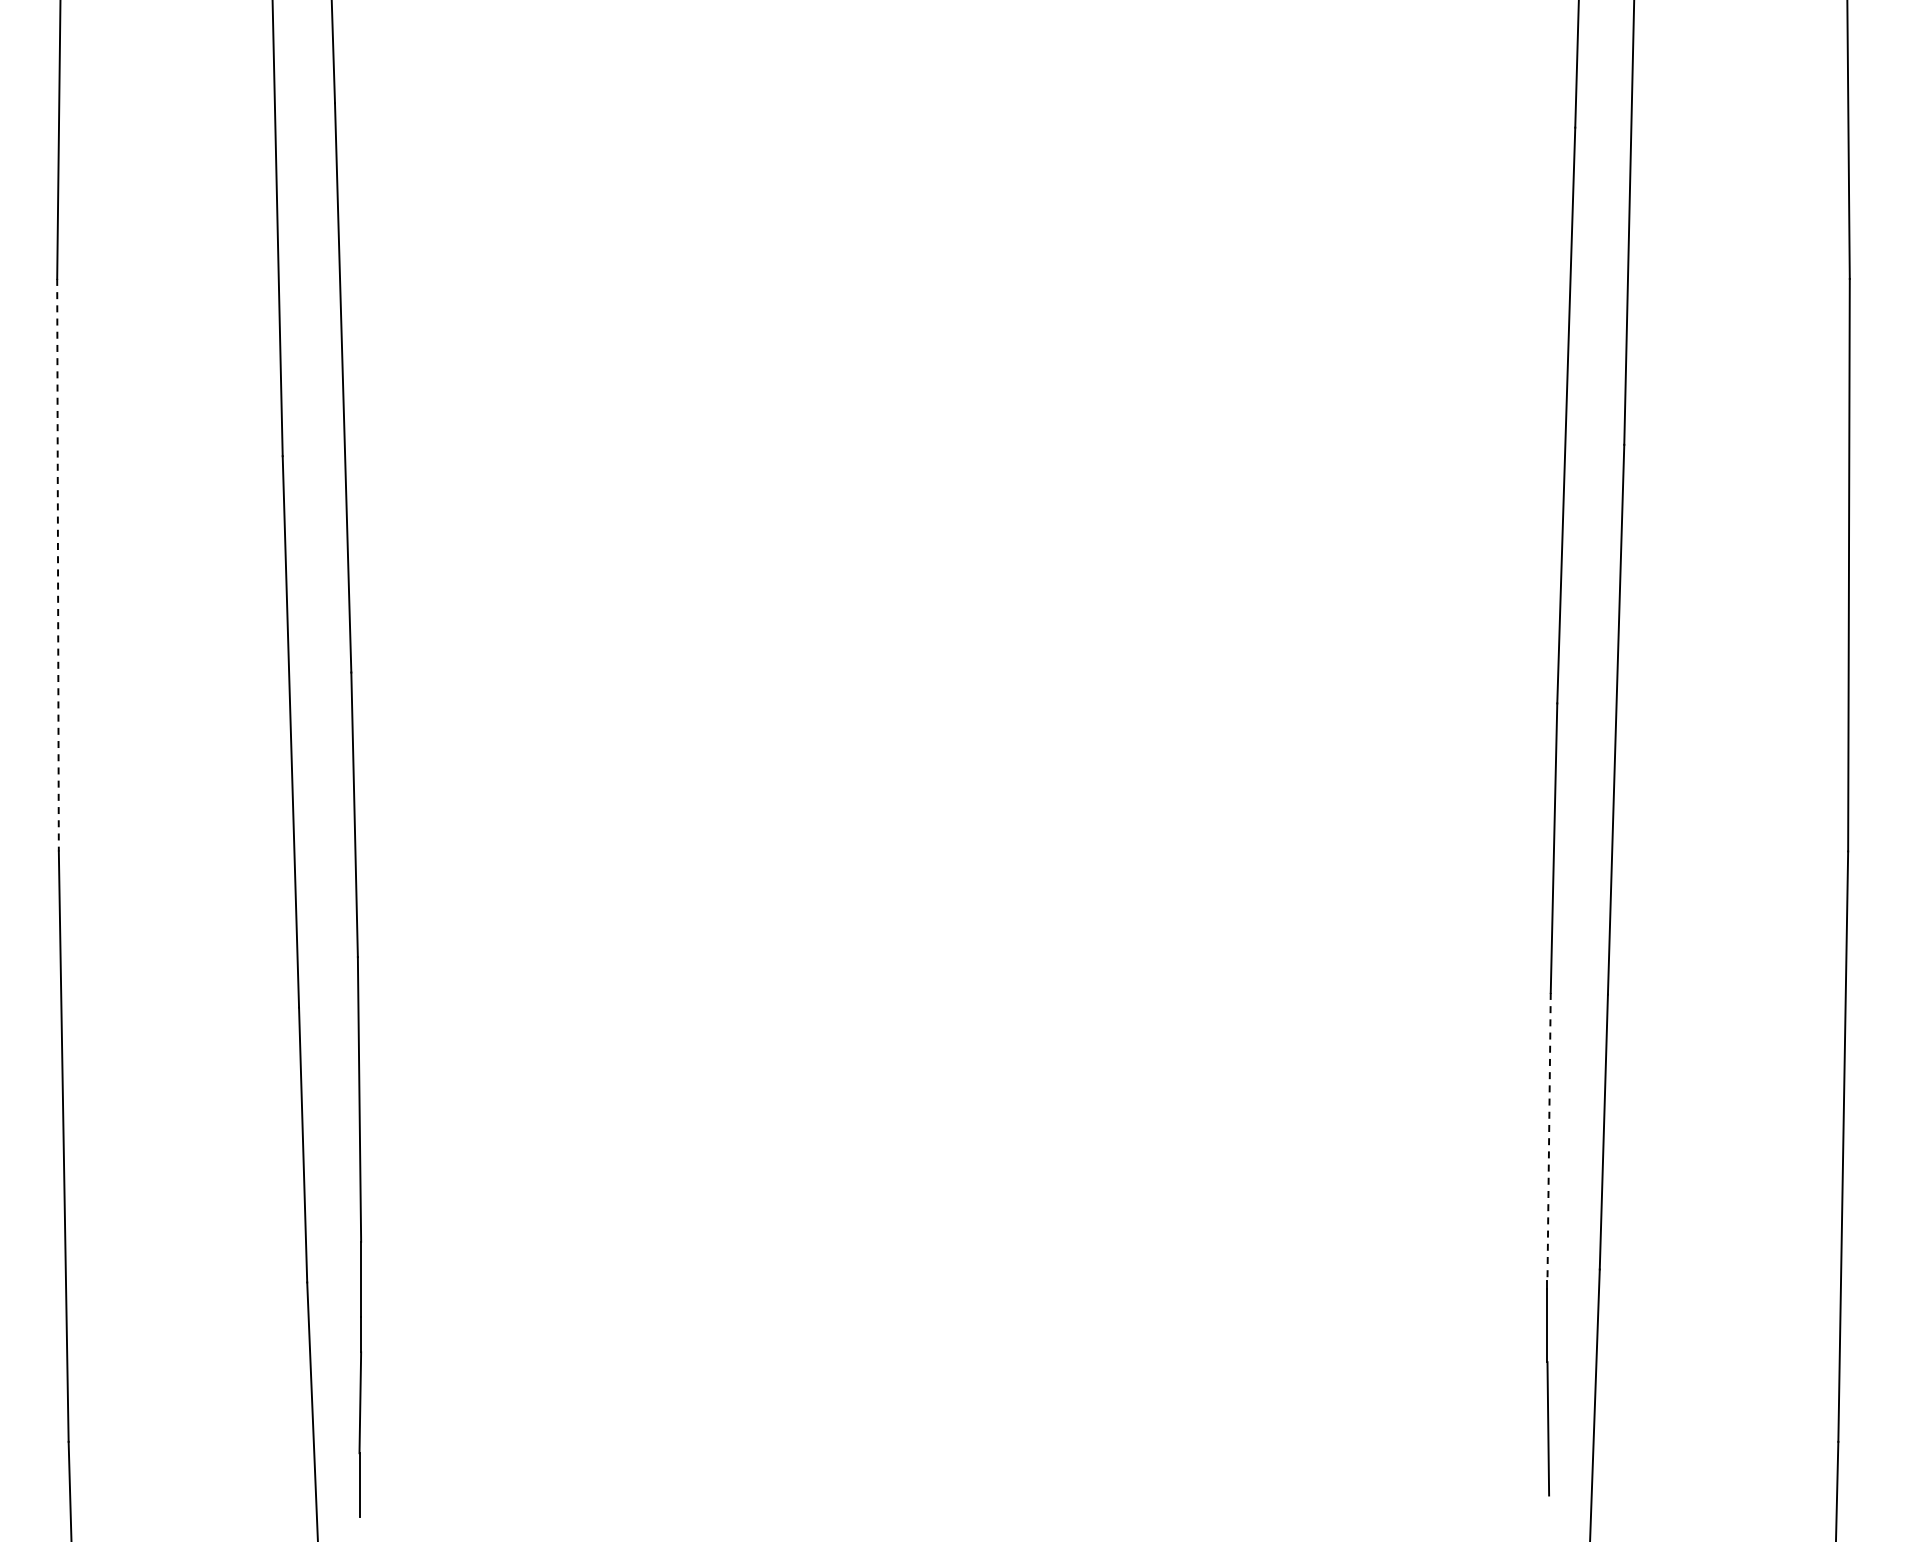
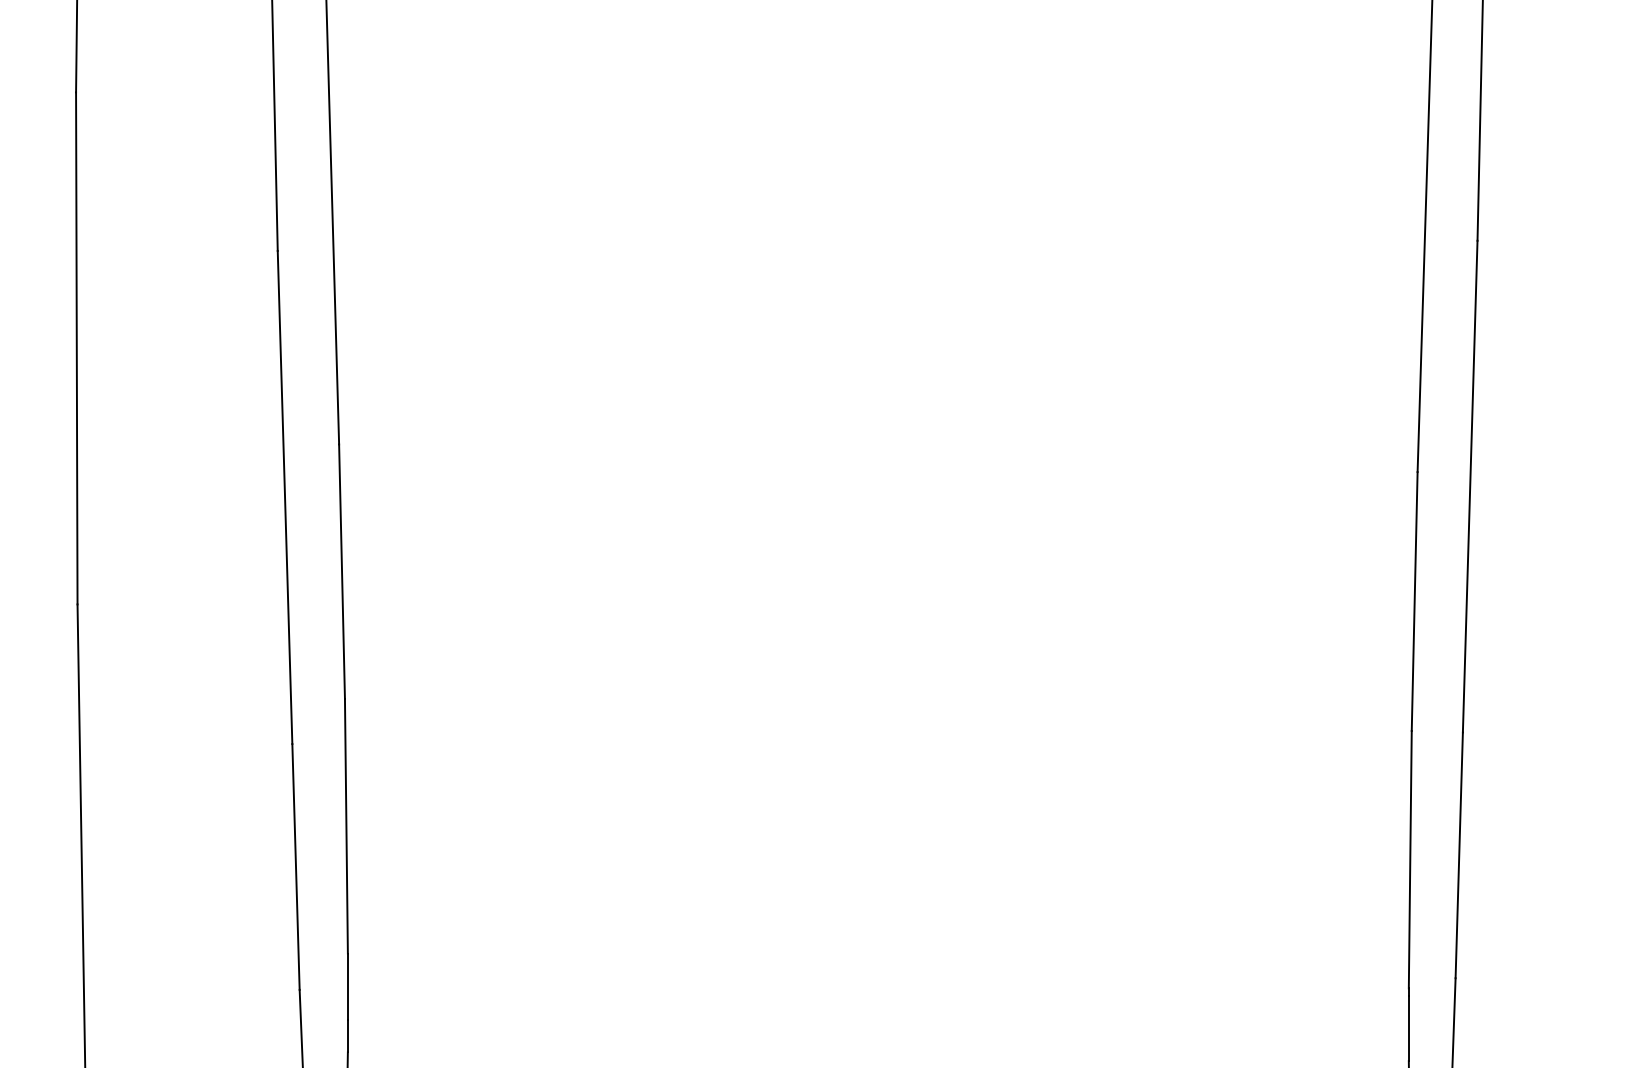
line: (58, 565) -> (77, 348), dashed -> solid
line: (1549, 1136) -> (1410, 859), dashed -> solid

